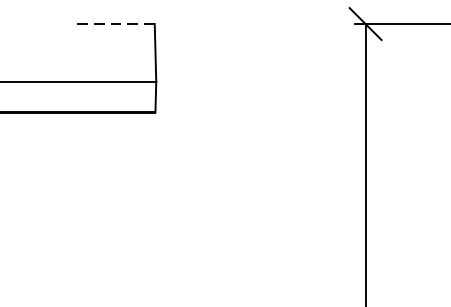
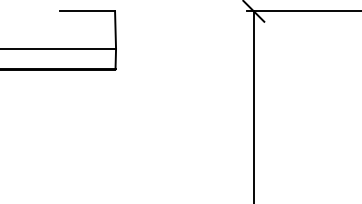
line: (112, 24) -> (87, 11), dashed -> solid

